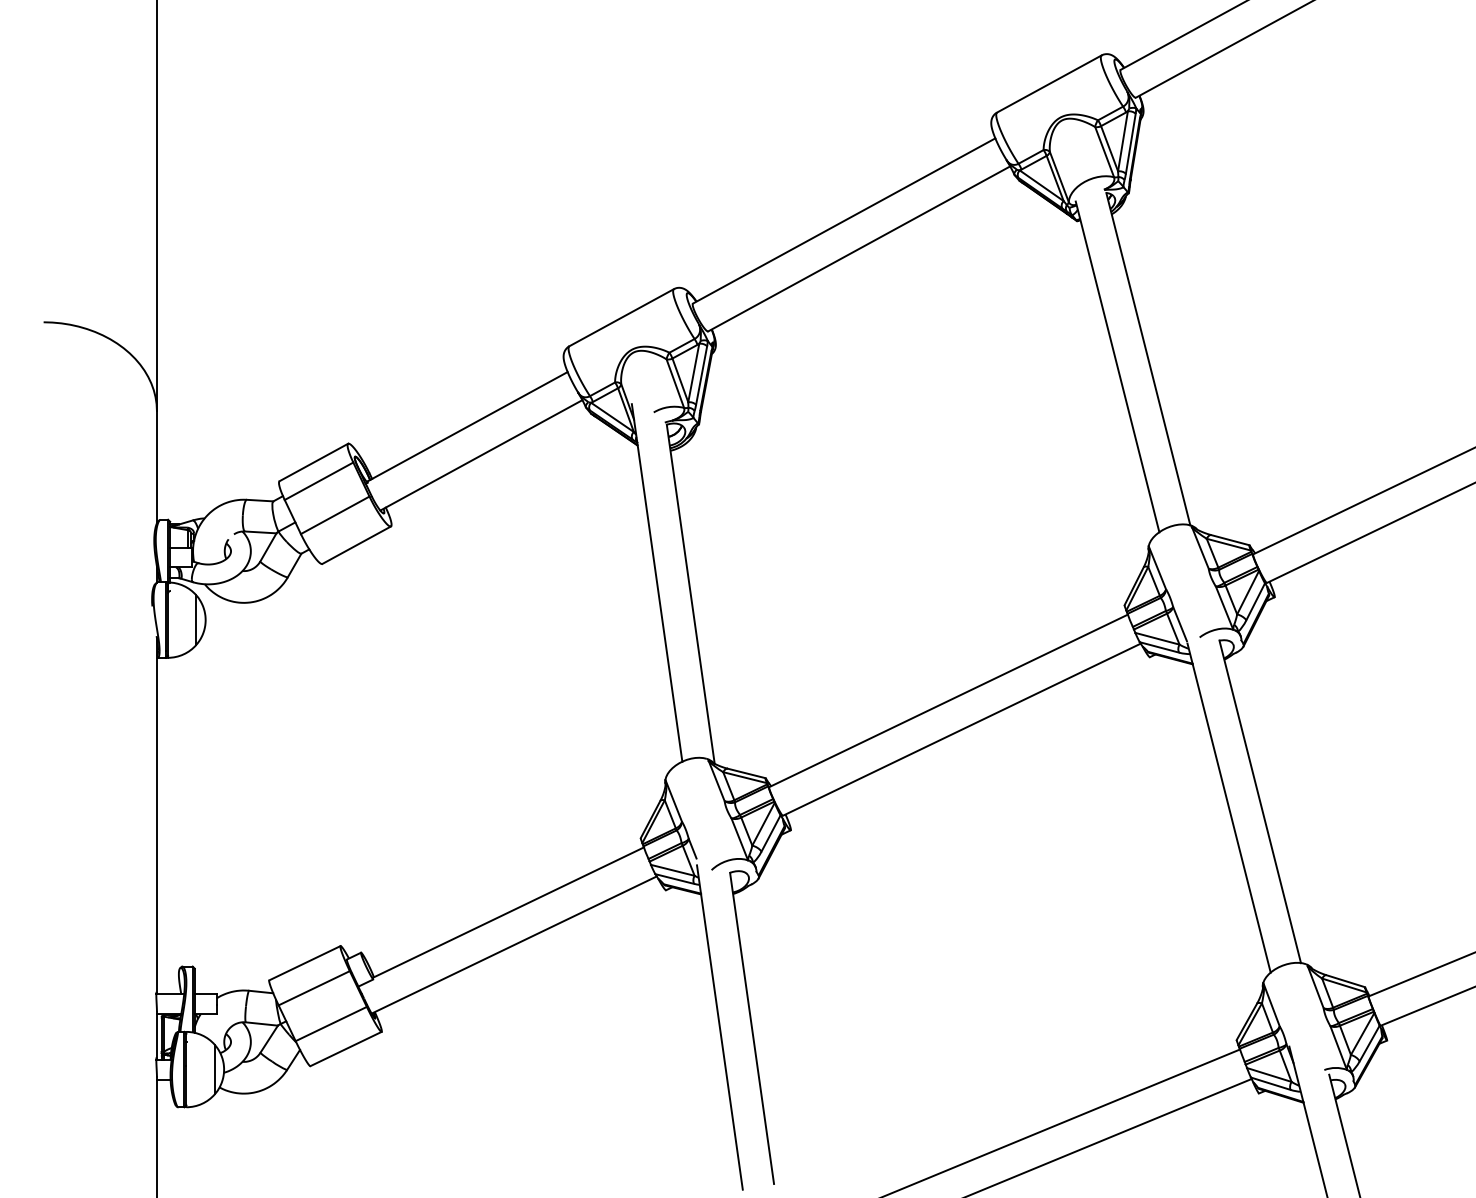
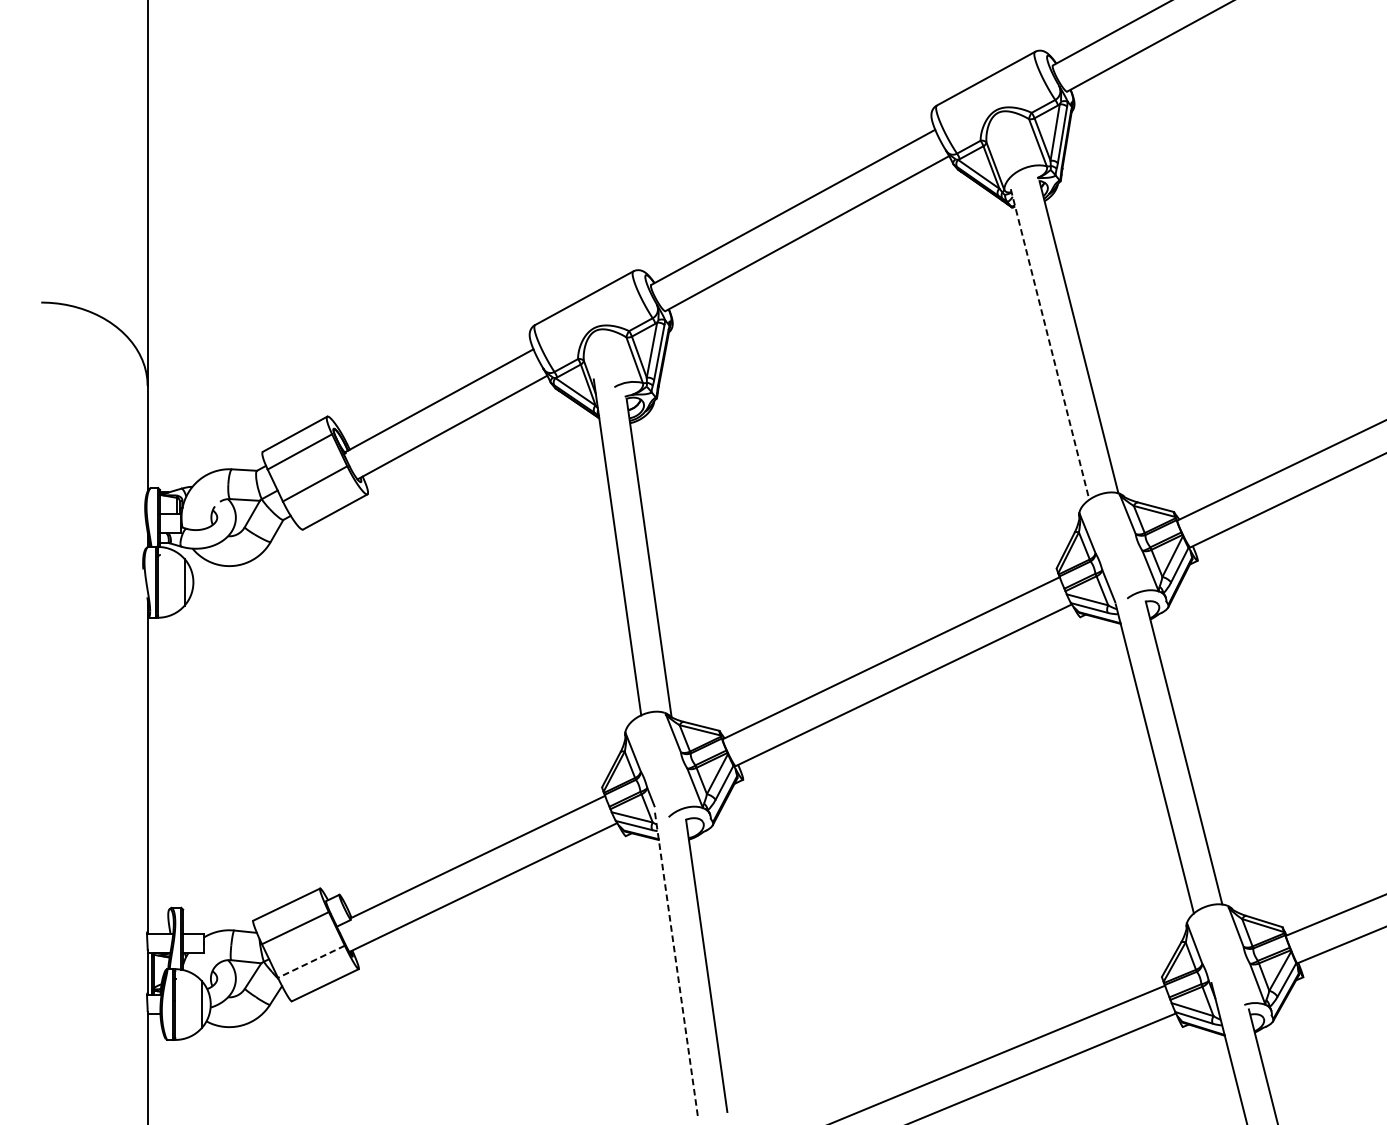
line: (1117, 366) -> (1050, 344), solid -> dashed
line: (330, 1024) -> (310, 962), solid -> dashed
line: (719, 1027) -> (676, 965), solid -> dashed

